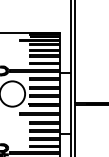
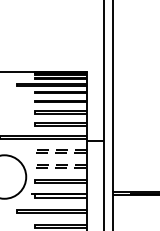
line: (30, 79) -> (35, 152), solid -> dashed
line: (30, 87) -> (35, 165), solid -> dashed

